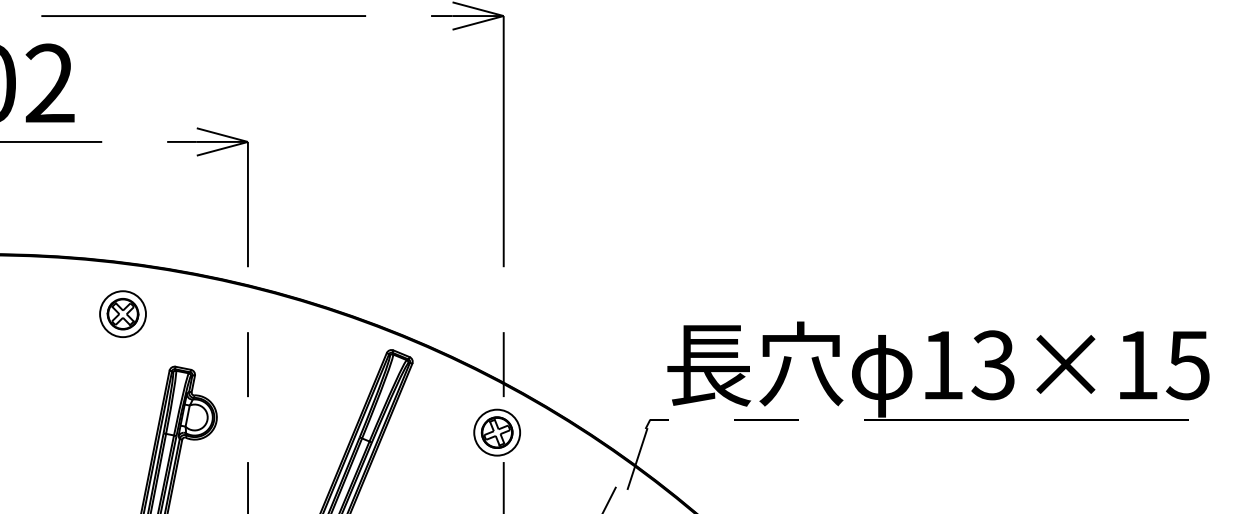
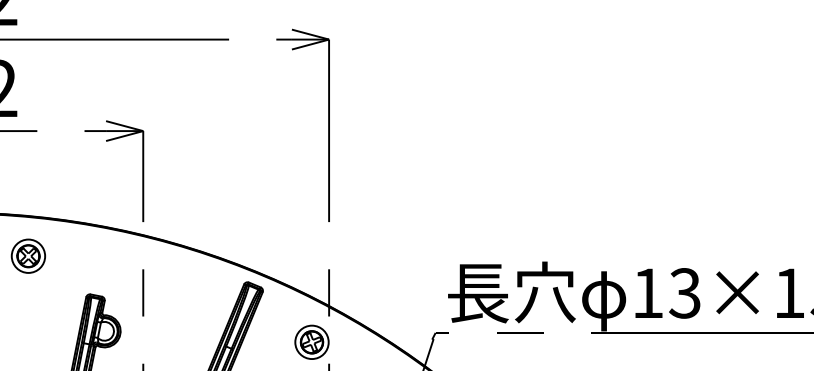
part: (122, 313) -> (28, 255), moved
part: (496, 432) -> (311, 342), moved

